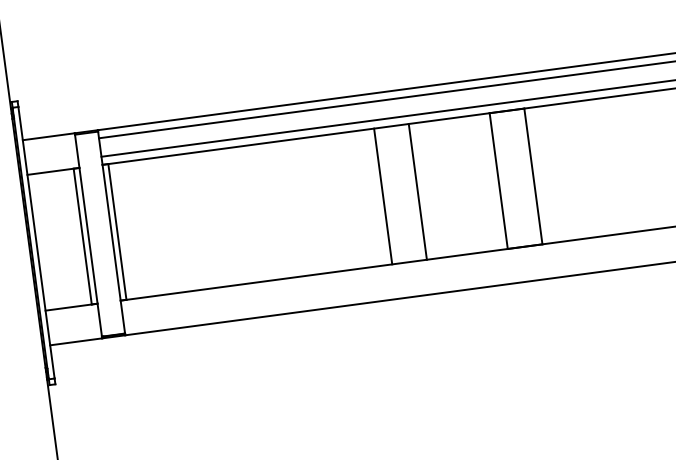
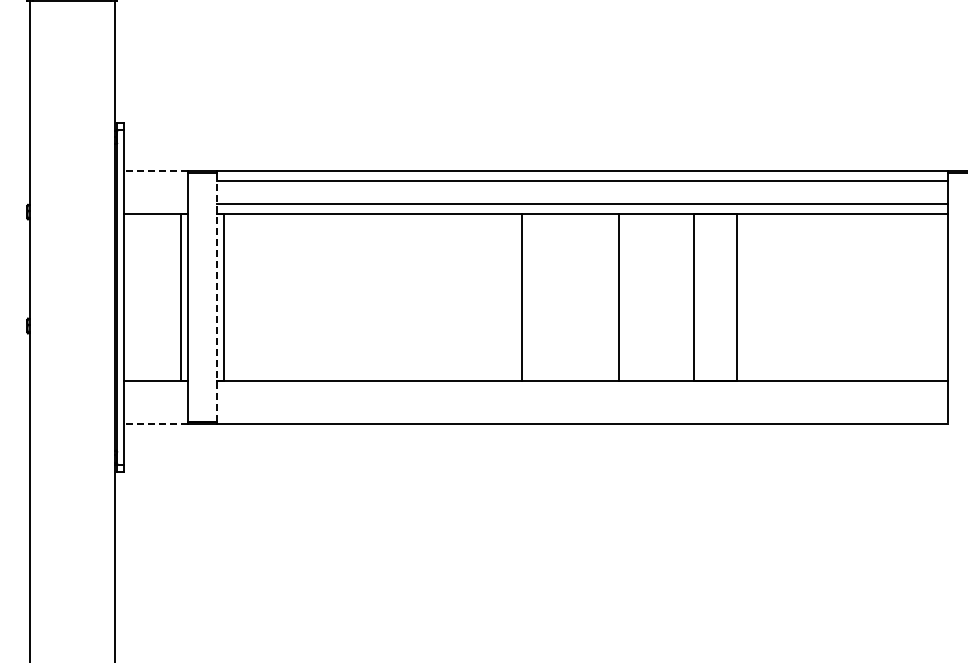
line: (48, 137) -> (155, 171), solid -> dashed
line: (417, 191) -> (619, 297), moved
line: (383, 196) -> (521, 297), moved
line: (111, 232) -> (216, 297), solid -> dashed
line: (75, 342) -> (155, 424), solid -> dashed

